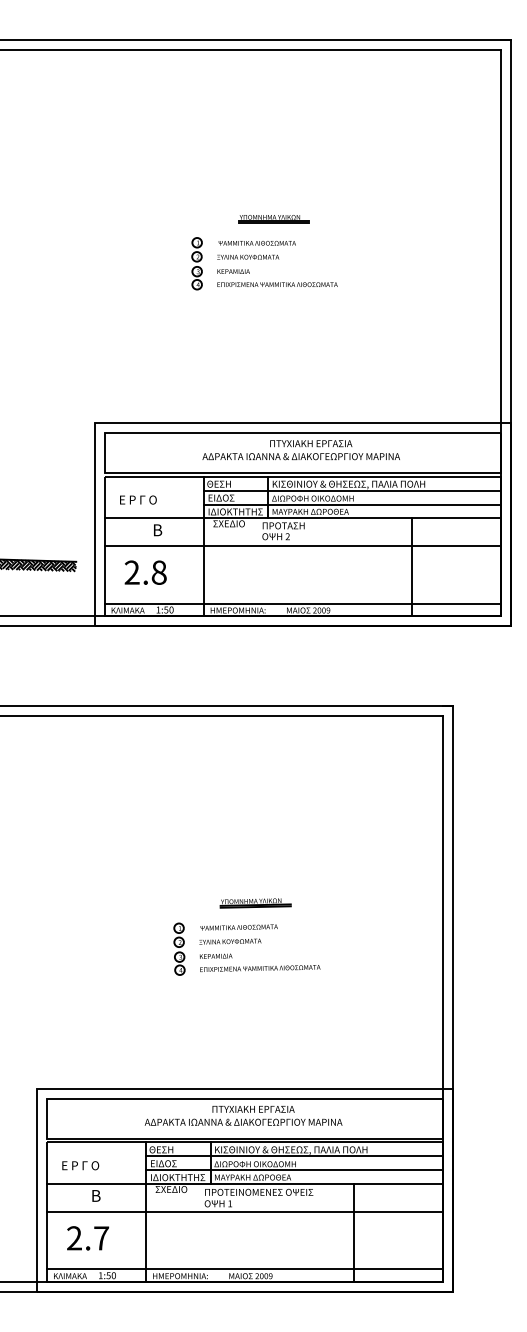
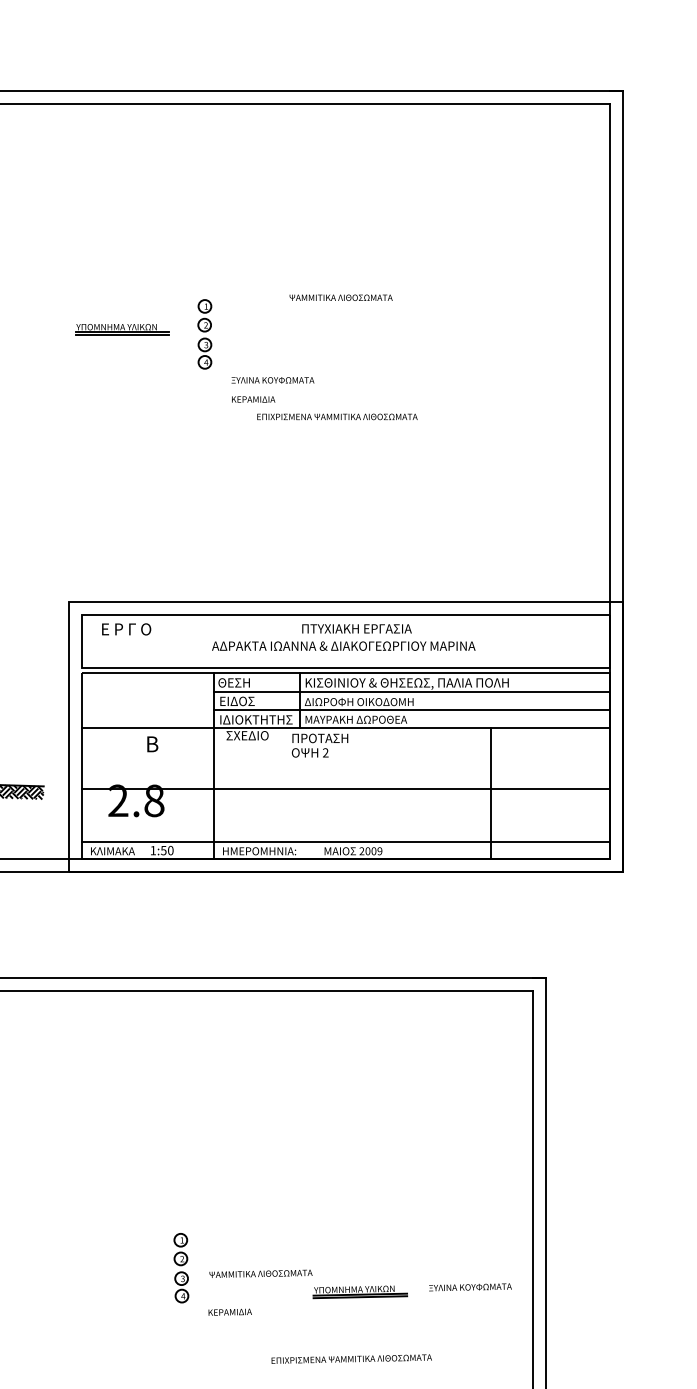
part: (273, 219) -> (121, 330), moved
text: (256, 243) -> (340, 298), moved
part: (196, 263) -> (204, 334), moved
text: (277, 284) -> (337, 416), moved
text: (138, 499) -> (126, 628), moved
line: (302, 546) -> (345, 789), moved
part: (255, 903) -> (360, 1292), moved
text: (230, 941) -> (470, 1287), moved
part: (179, 948) -> (181, 1267), moved
text: (260, 968) -> (352, 1359), moved

